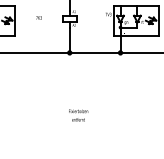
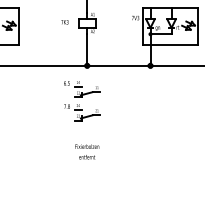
text: (38, 18) -> (64, 22), moved
part: (65, 81) -> (82, 101), added
text: (78, 115) -> (87, 151), moved

